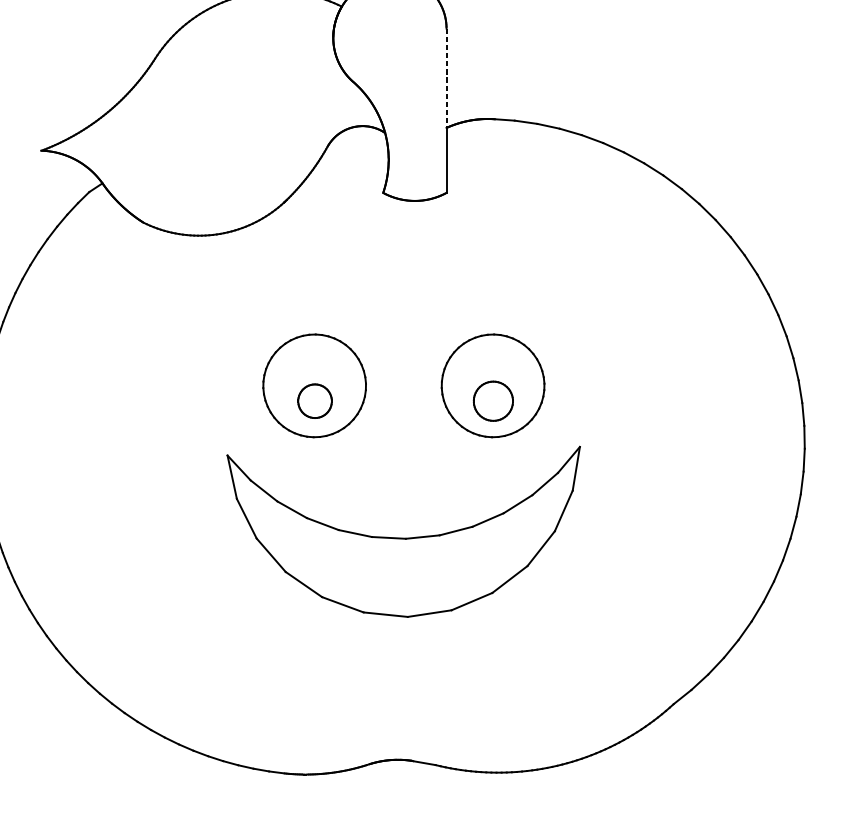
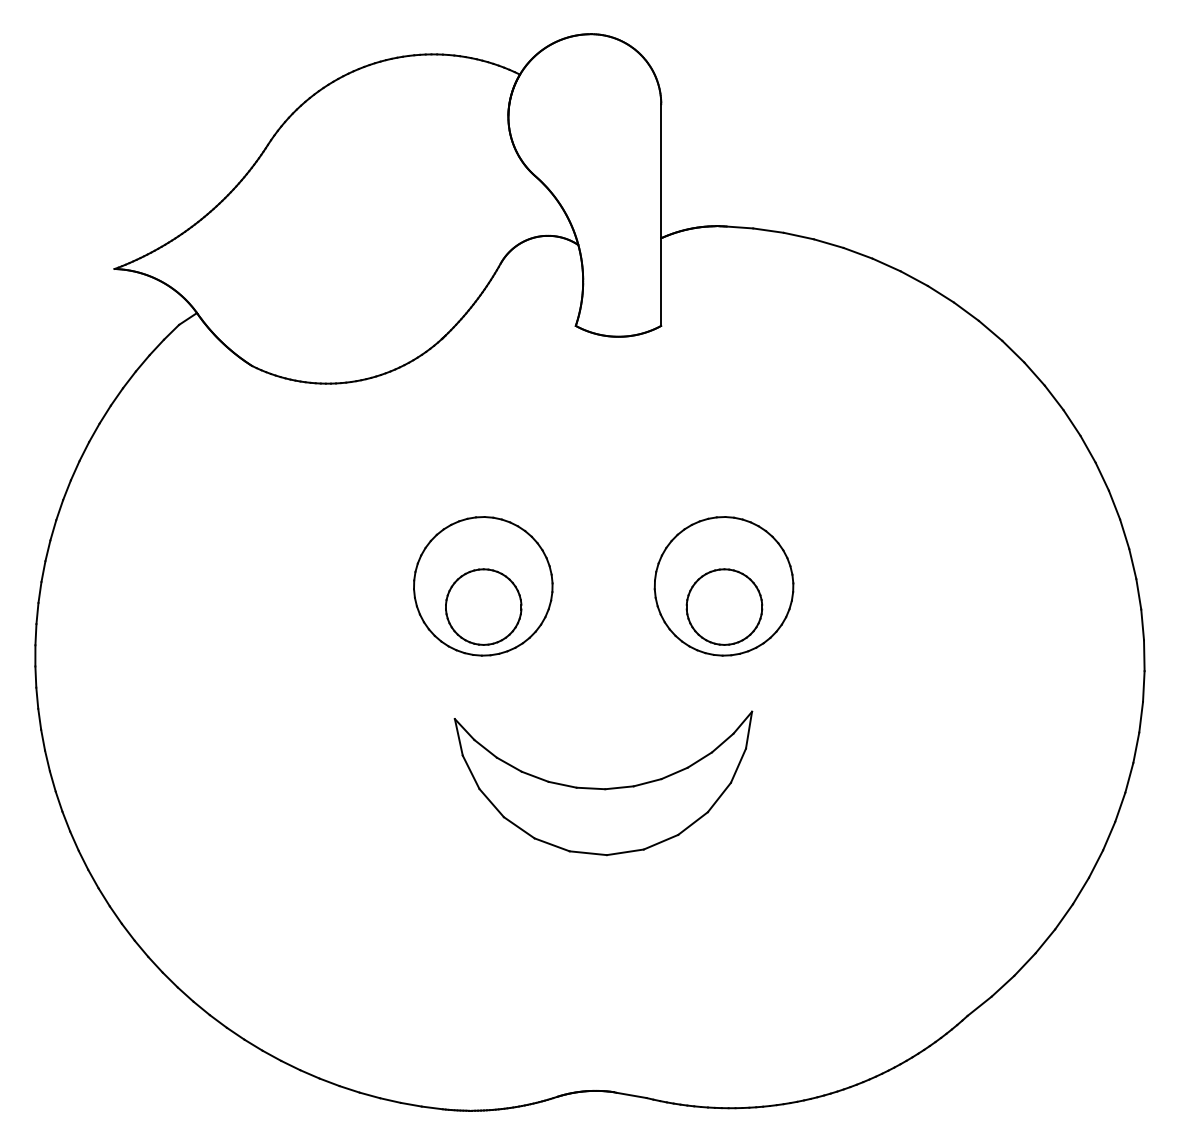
line: (446, 78) -> (661, 171), dashed -> solid
part: (314, 400) -> (483, 606), size x1.67
part: (493, 400) -> (724, 606), size x1.43
part: (403, 532) -> (603, 783), size x0.62

